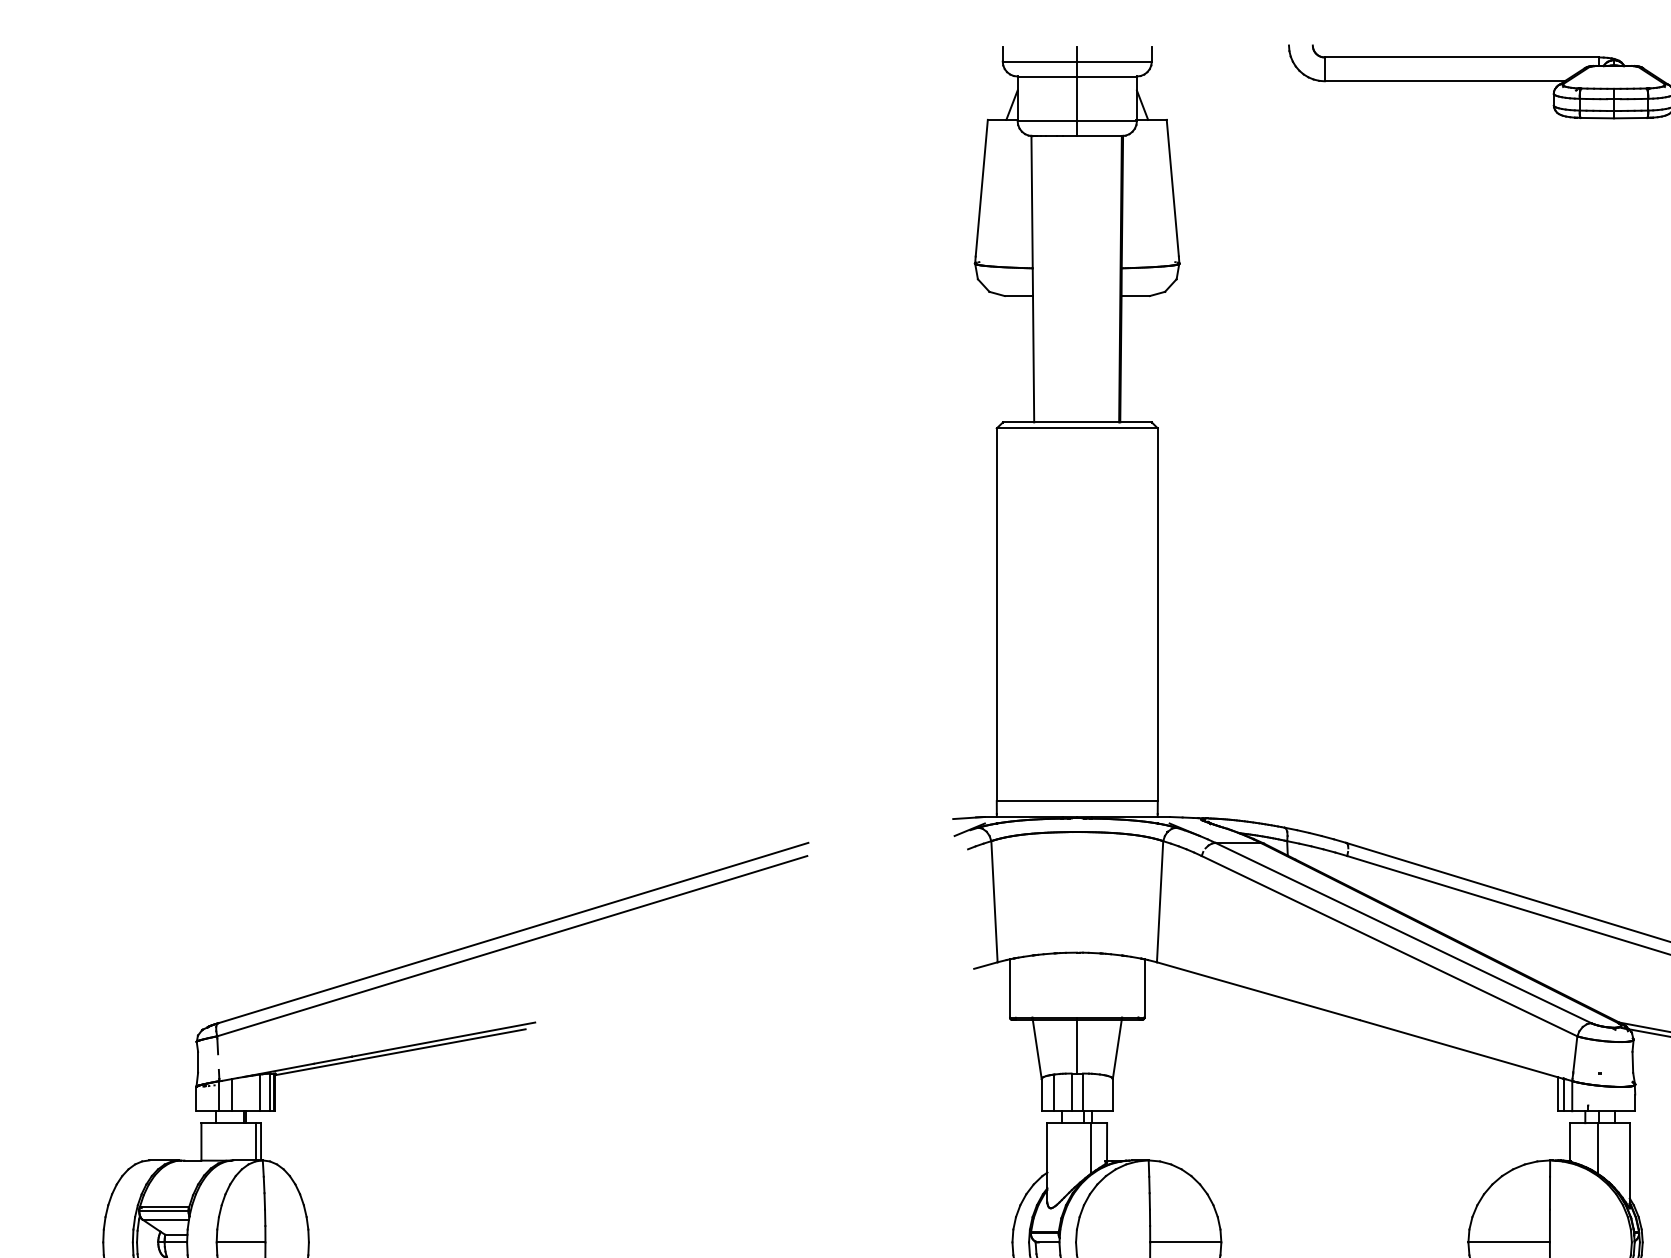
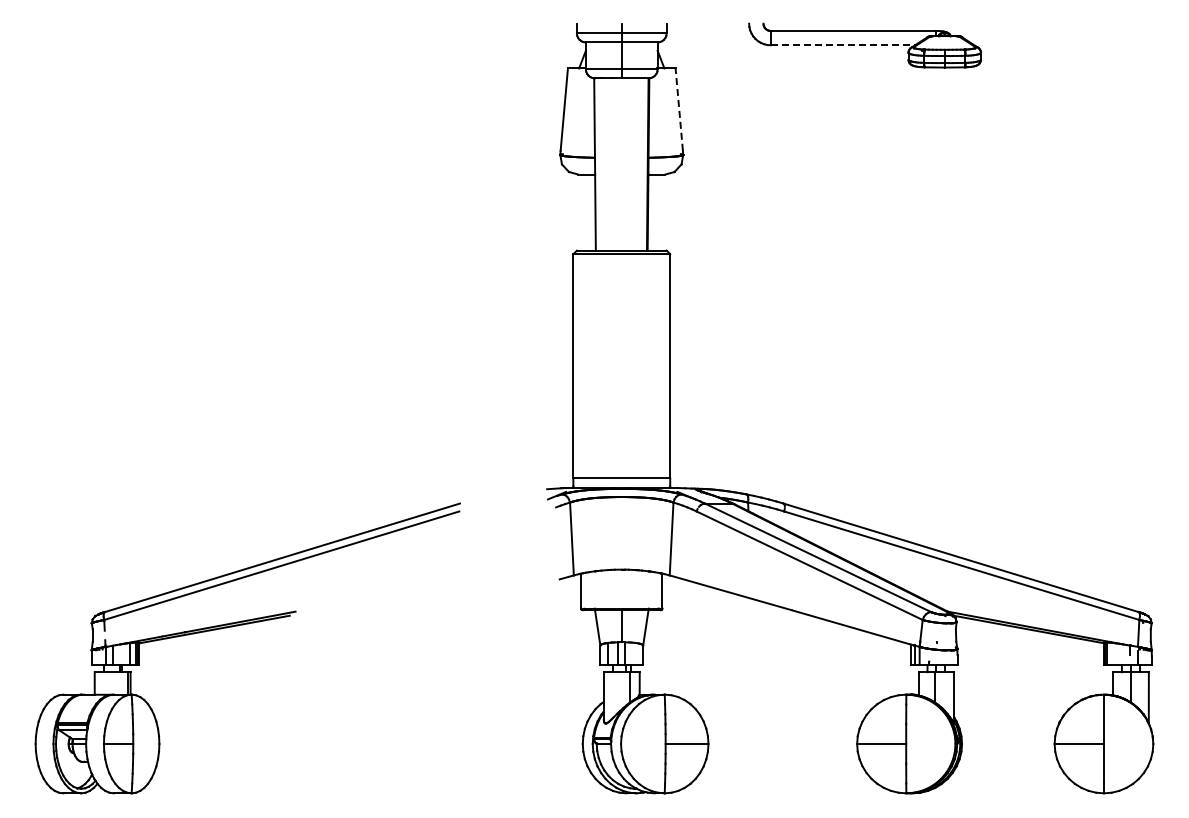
line: (1445, 81) -> (843, 45), solid -> dashed
line: (1173, 188) -> (679, 109), solid -> dashed

